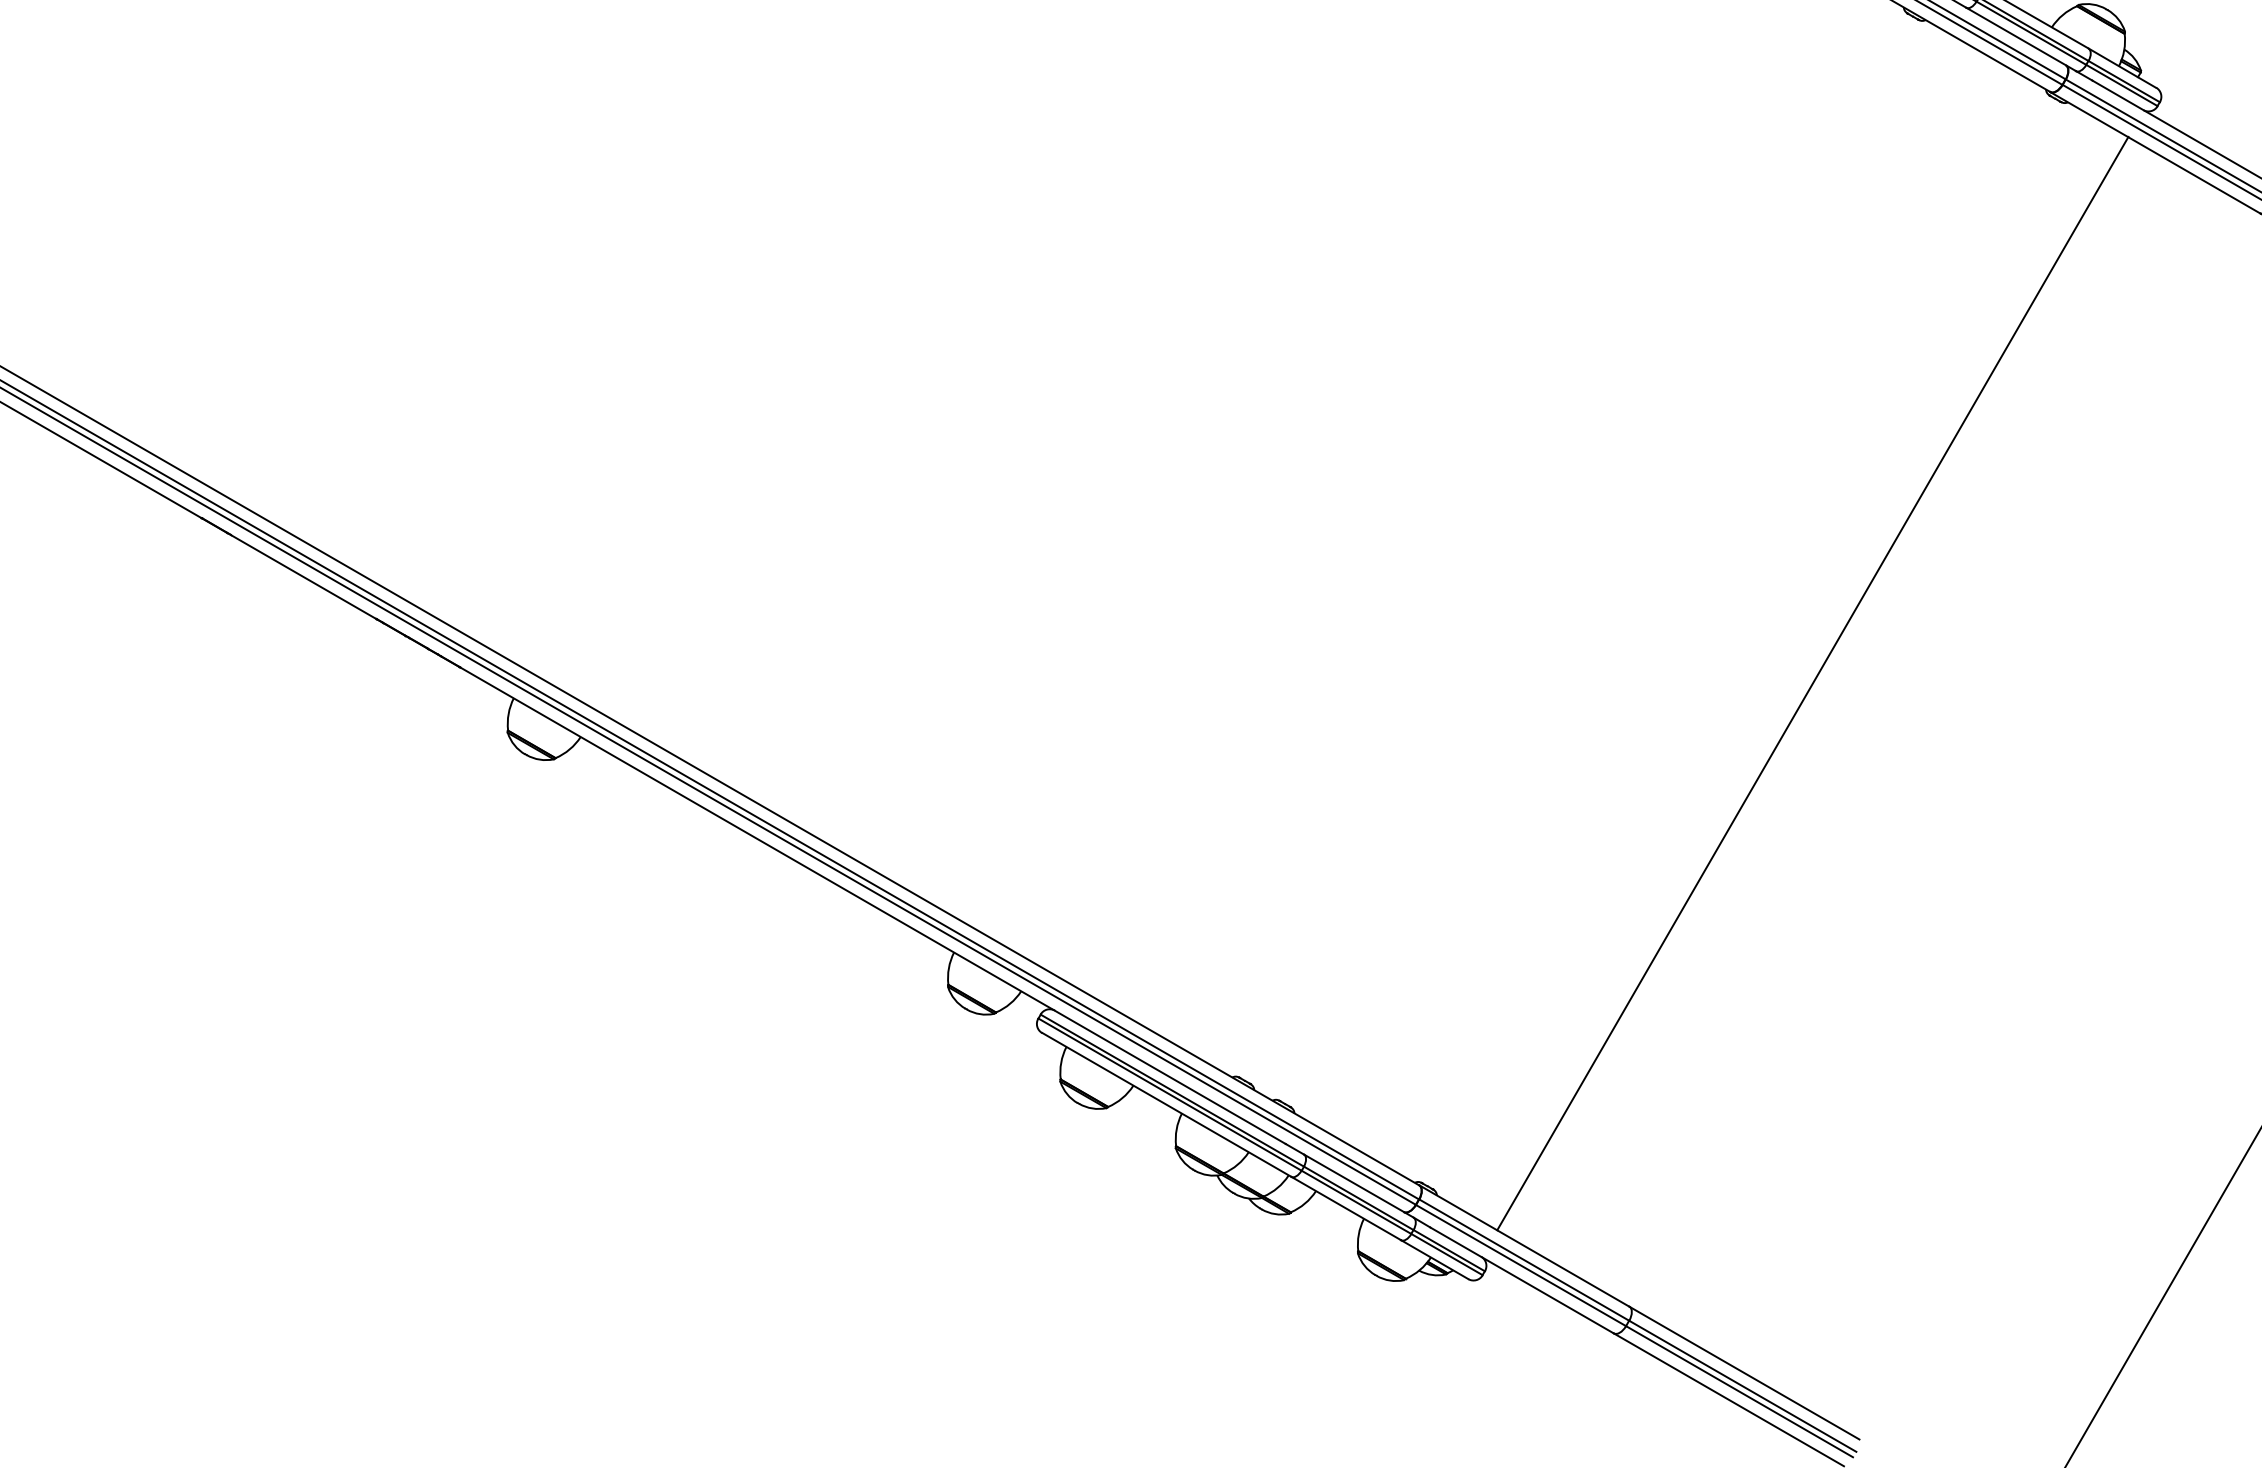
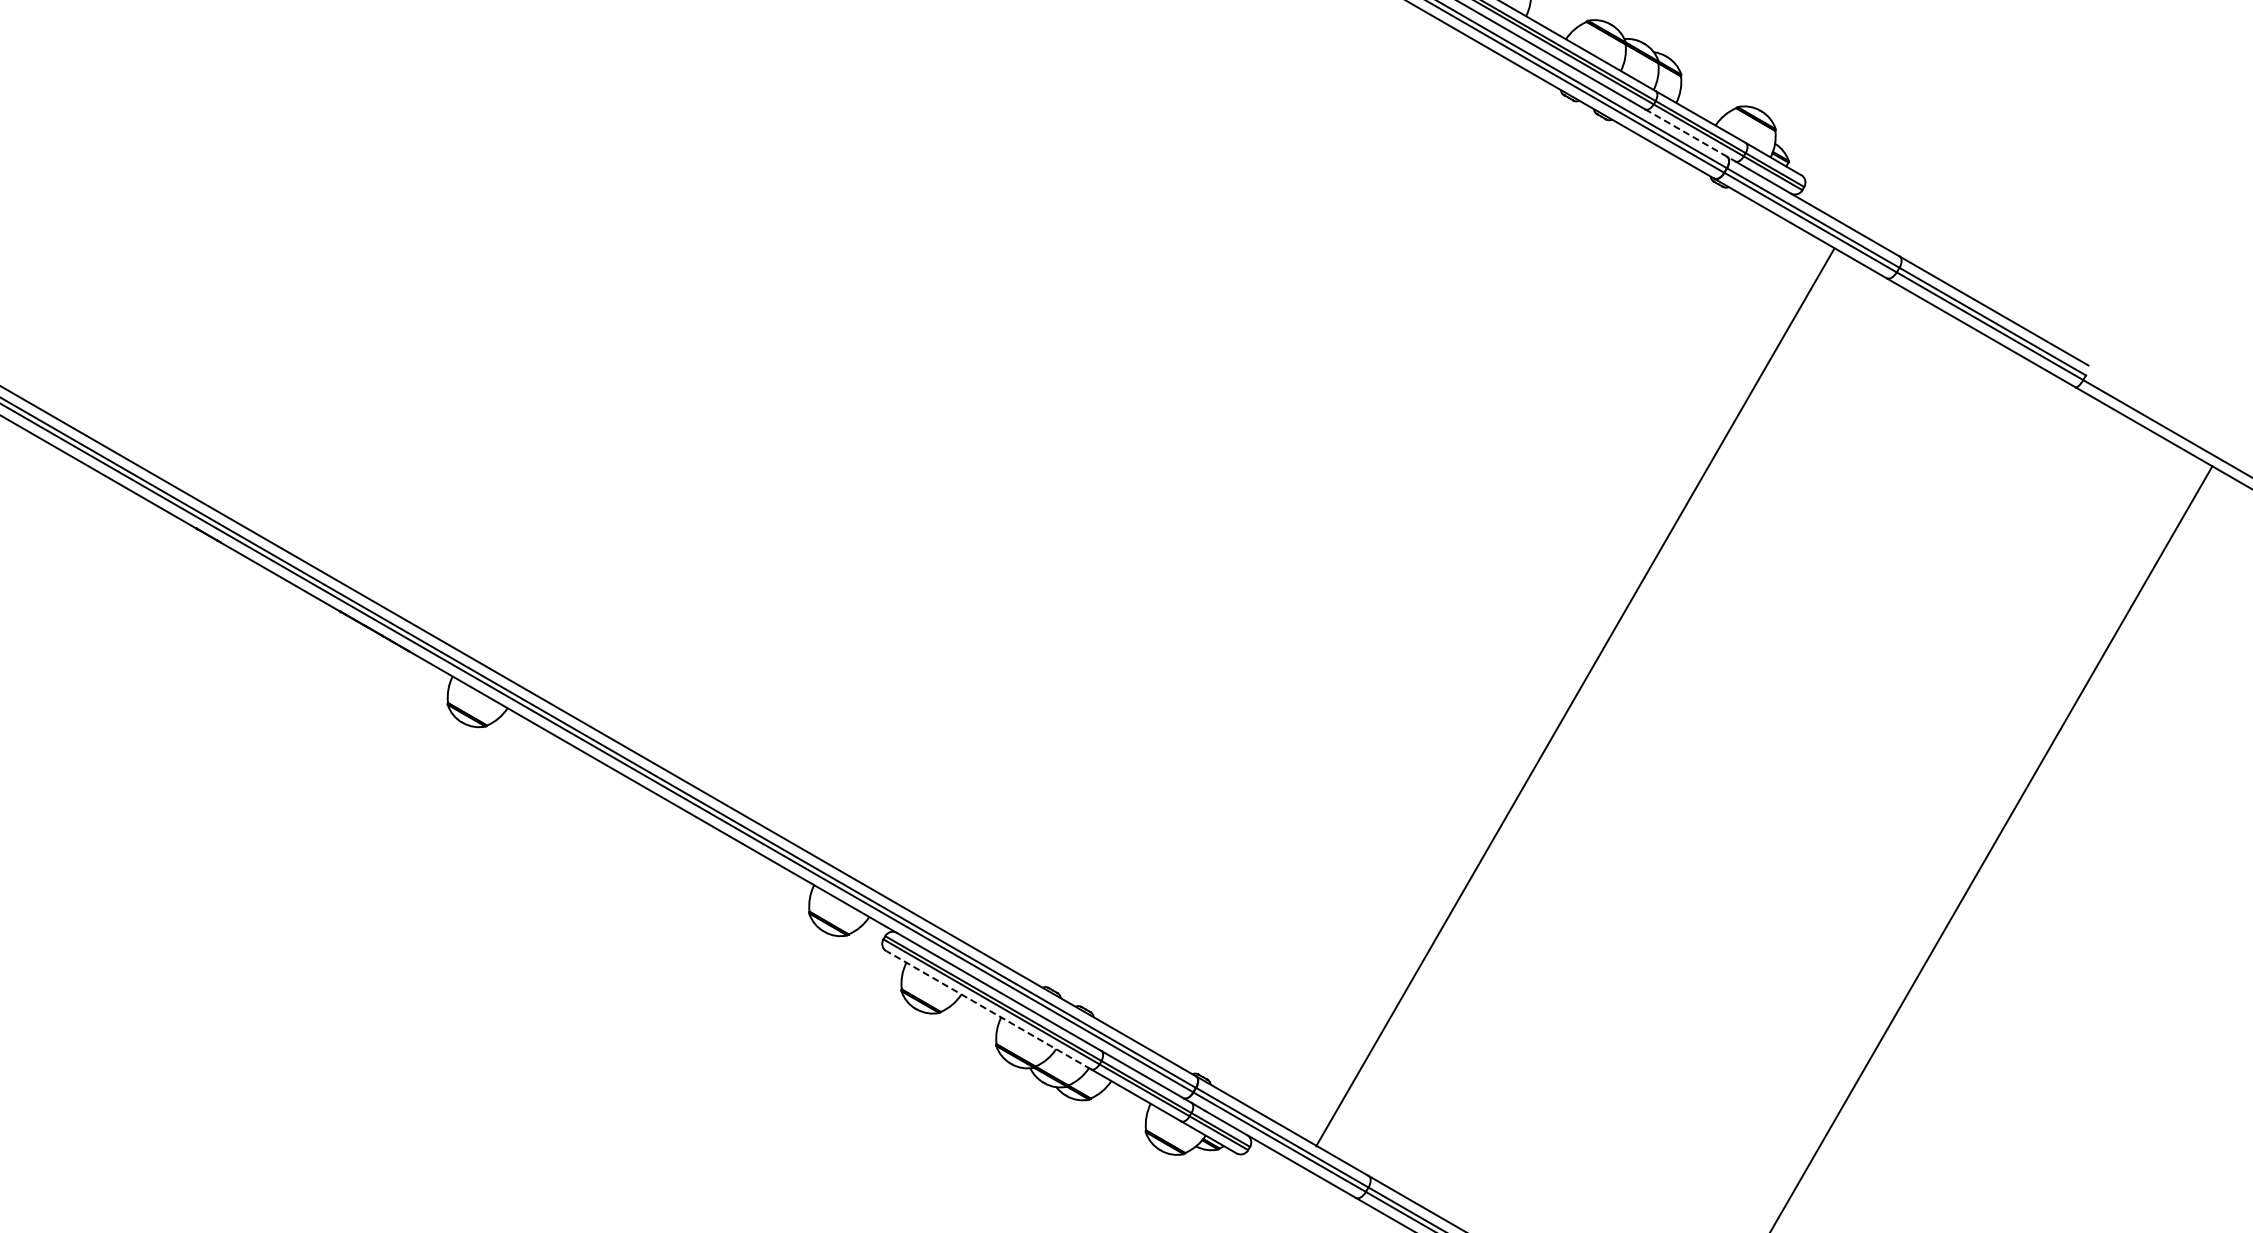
line: (2021, 39) -> (1690, 135), solid -> dashed
line: (1813, 683) -> (1575, 697), moved
line: (1166, 1105) -> (988, 1010), solid -> dashed

